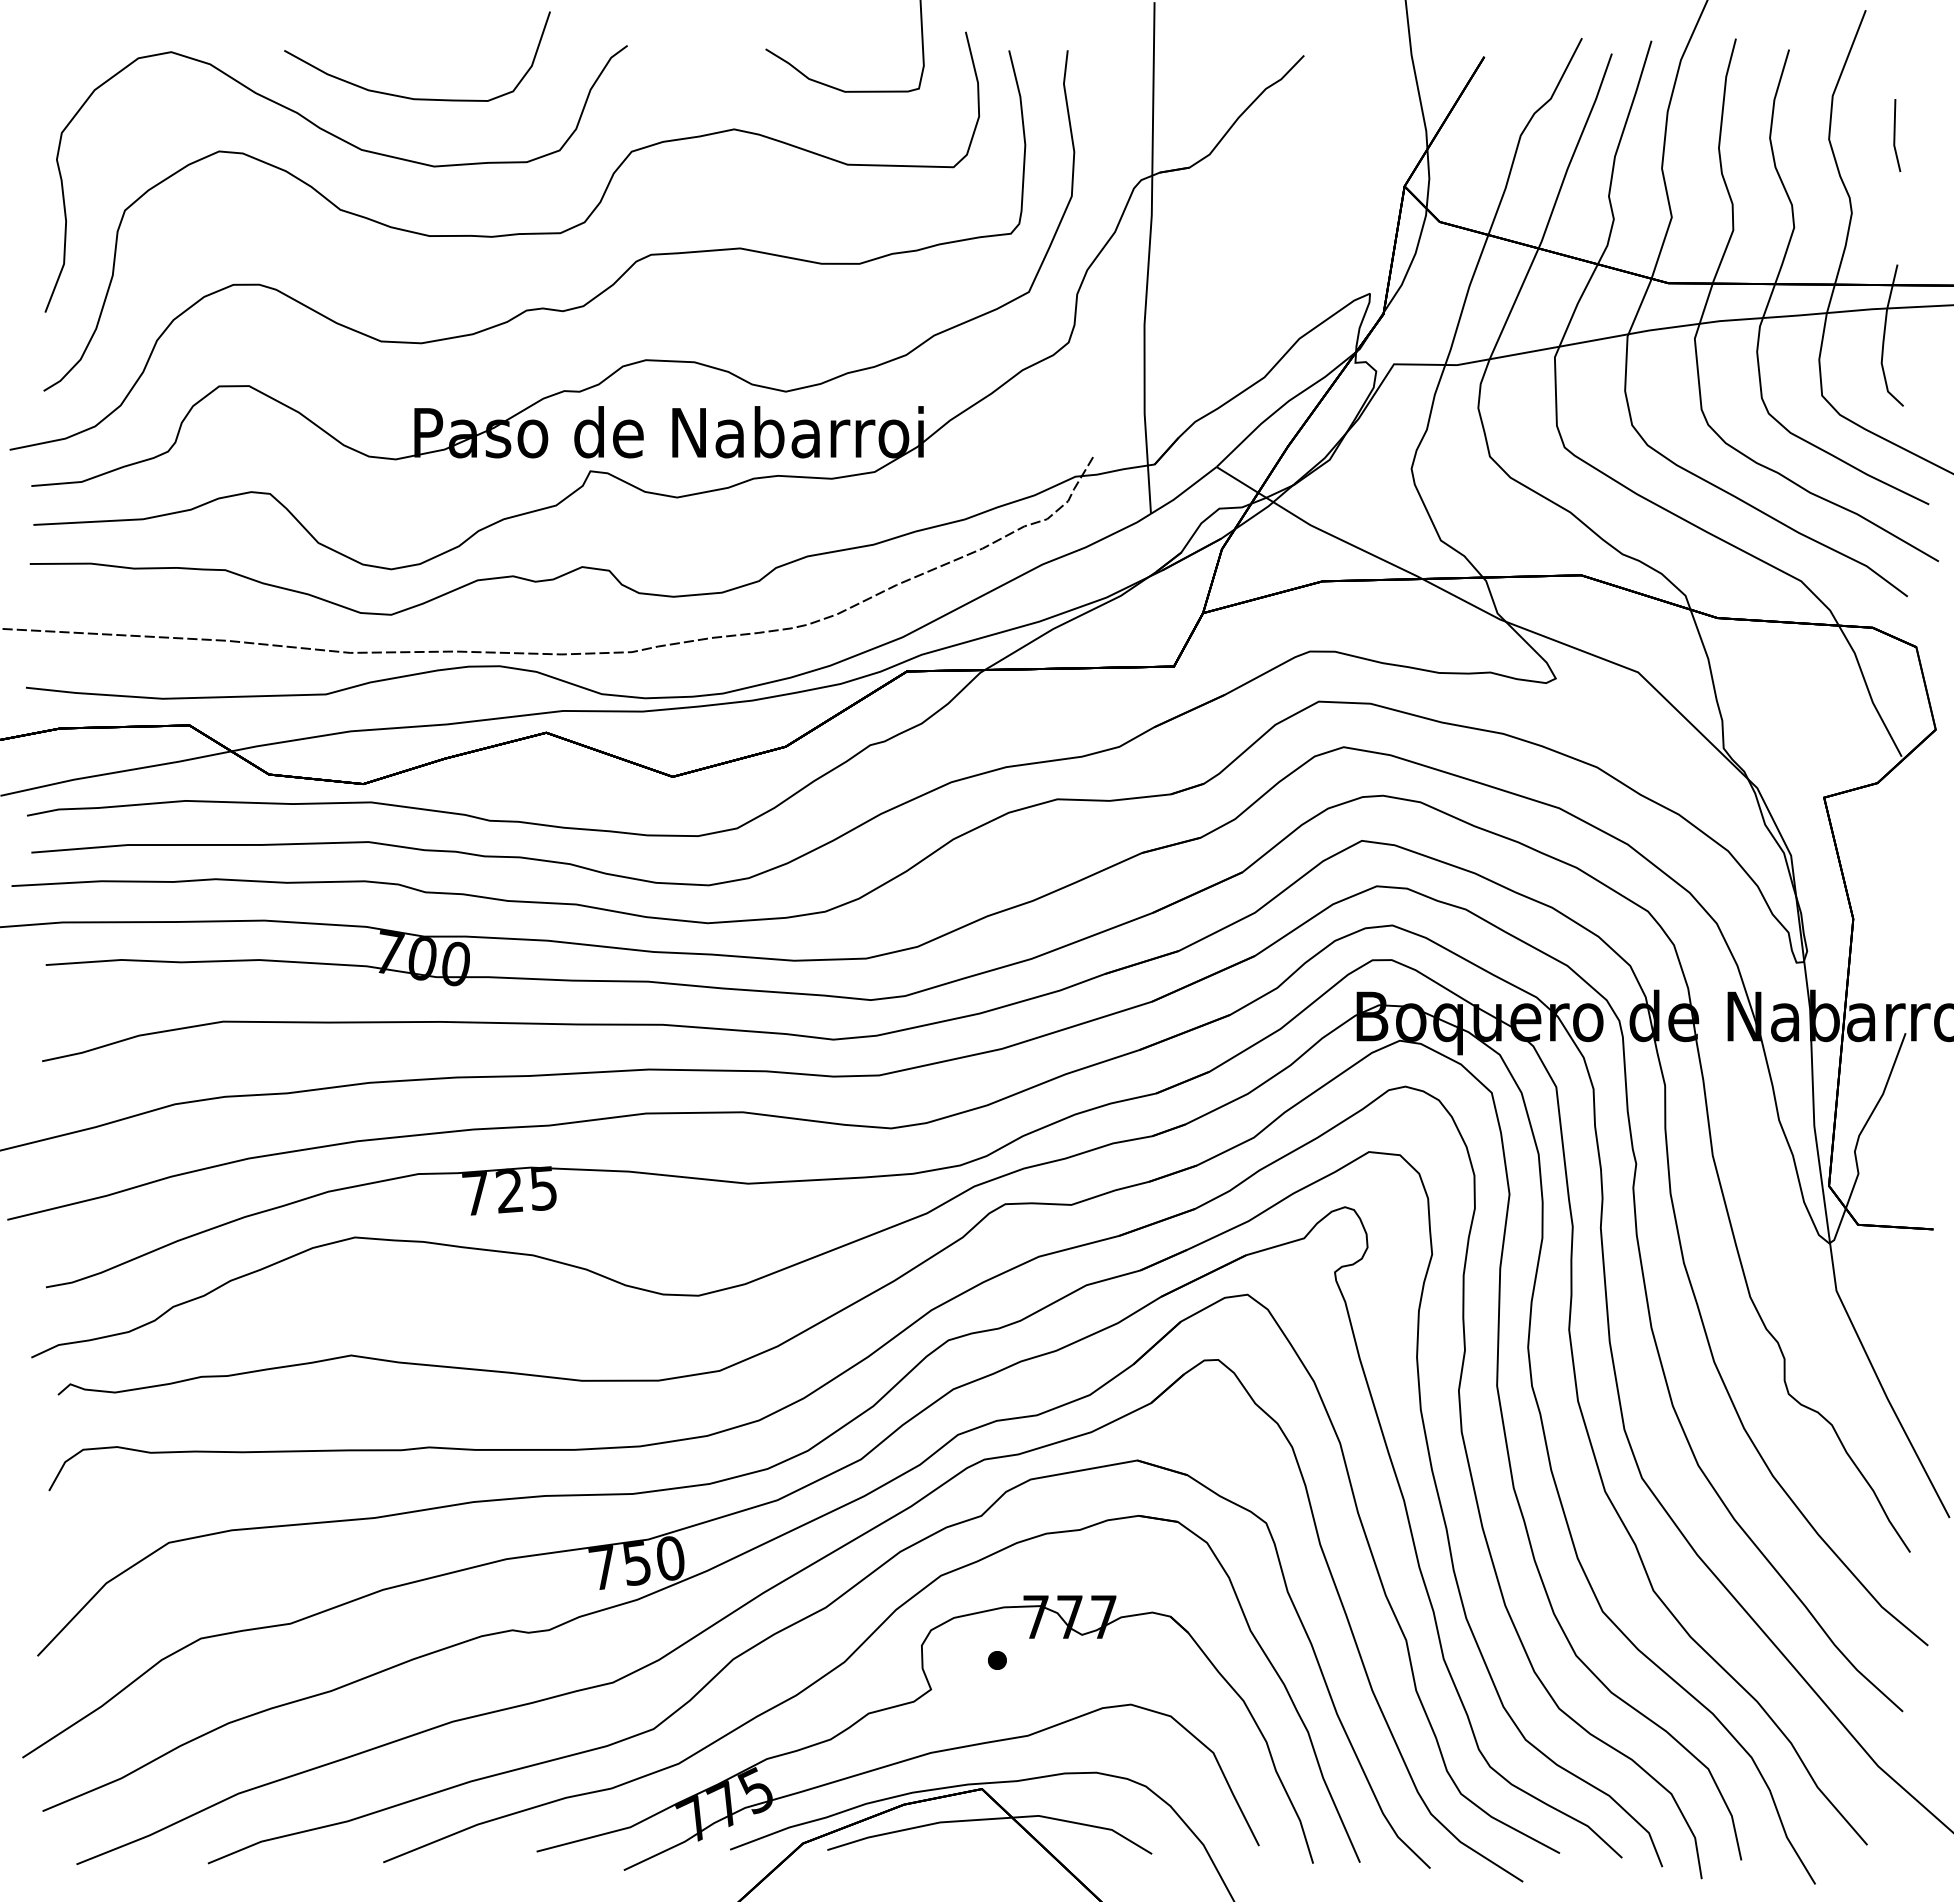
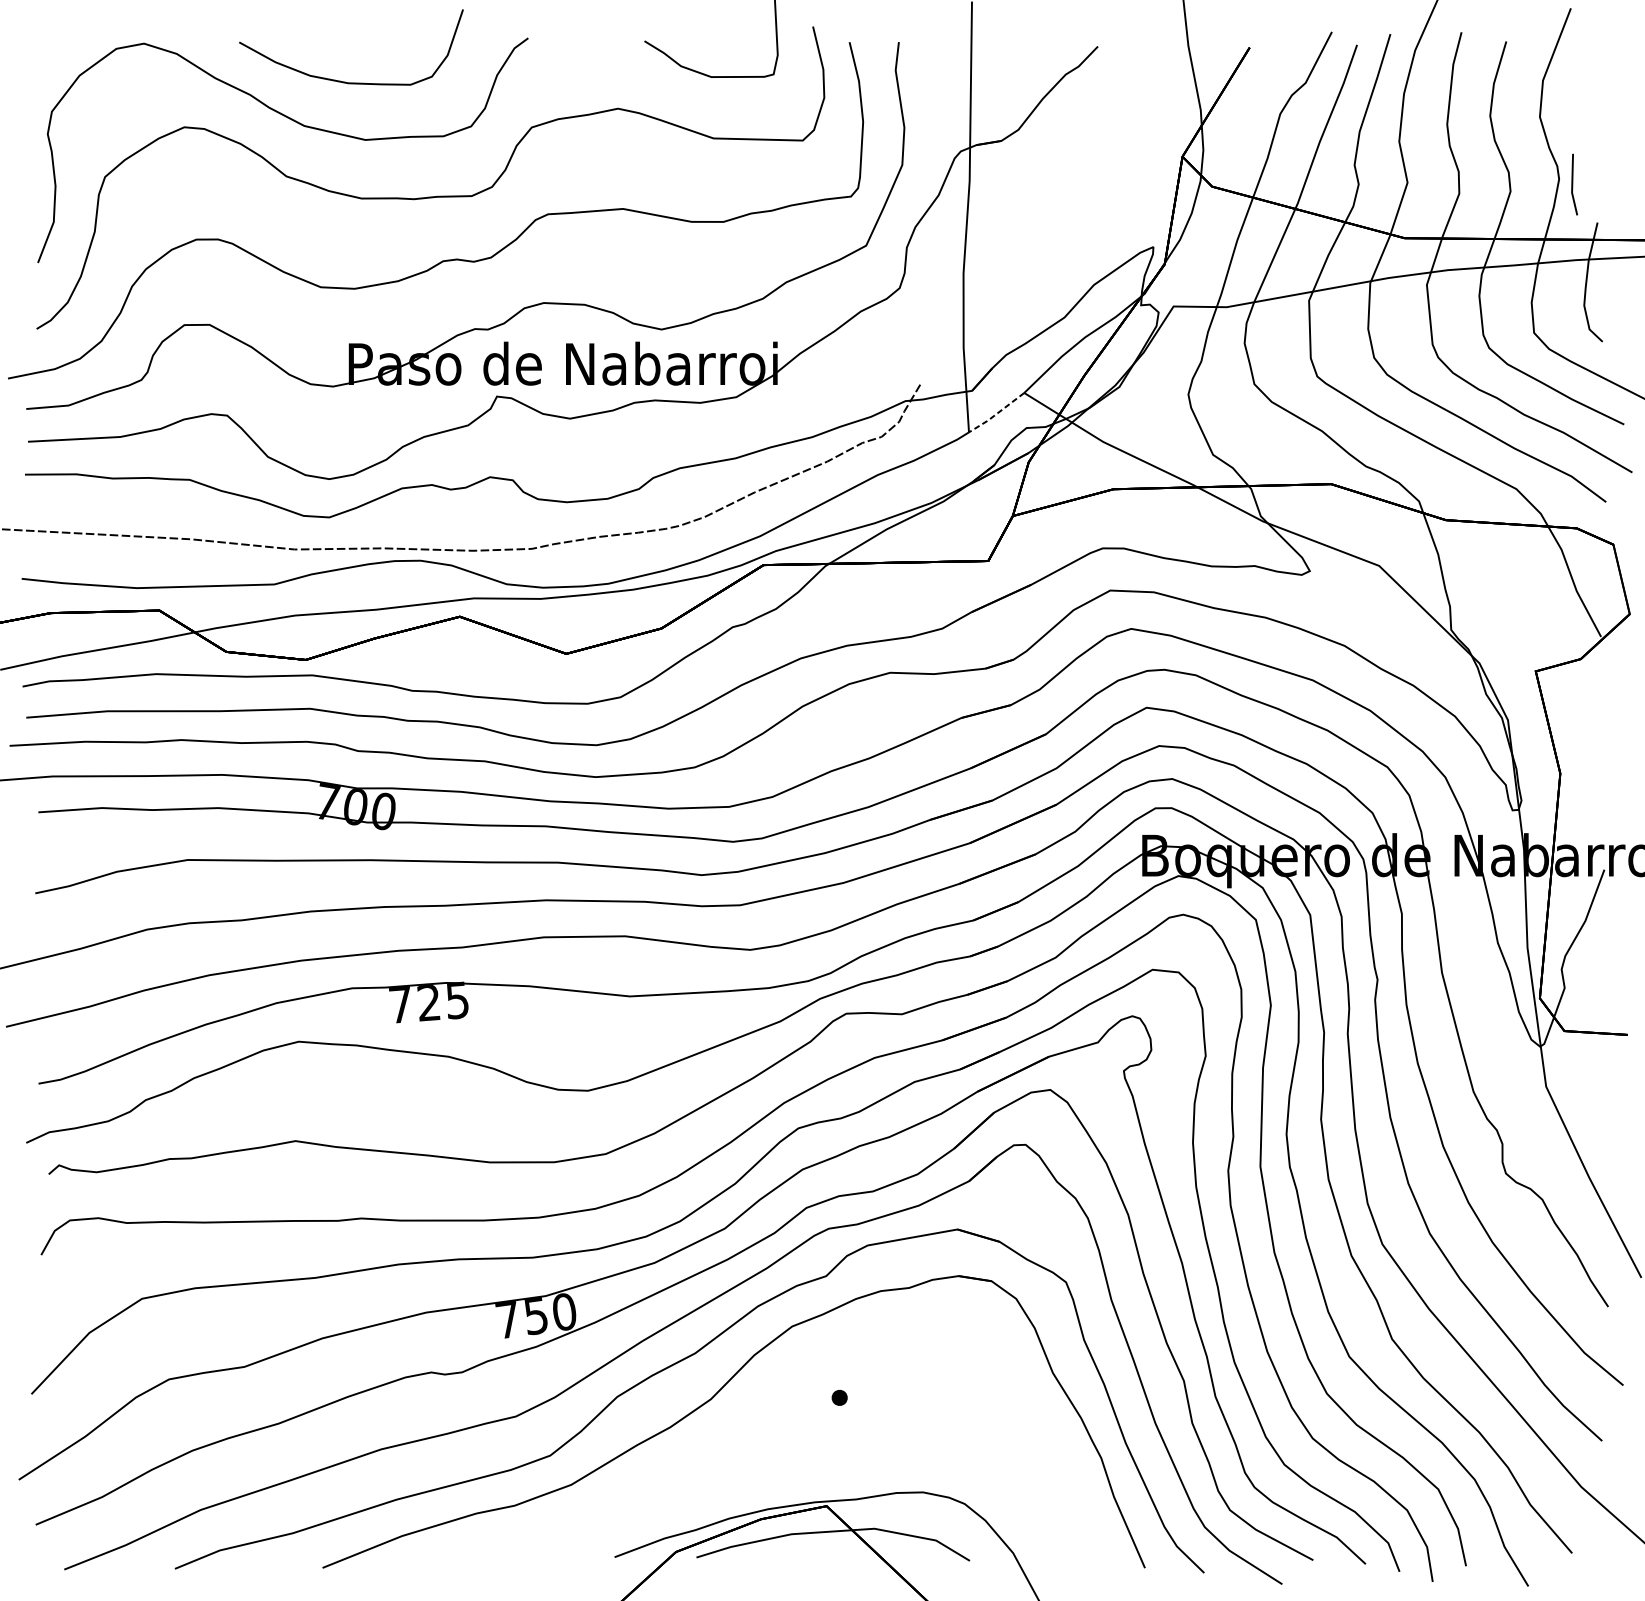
line: (1895, 135) -> (1573, 184), moved
line: (1183, 492) -> (996, 414), solid -> dashed
part: (931, 1751) -> (784, 1474), removed

